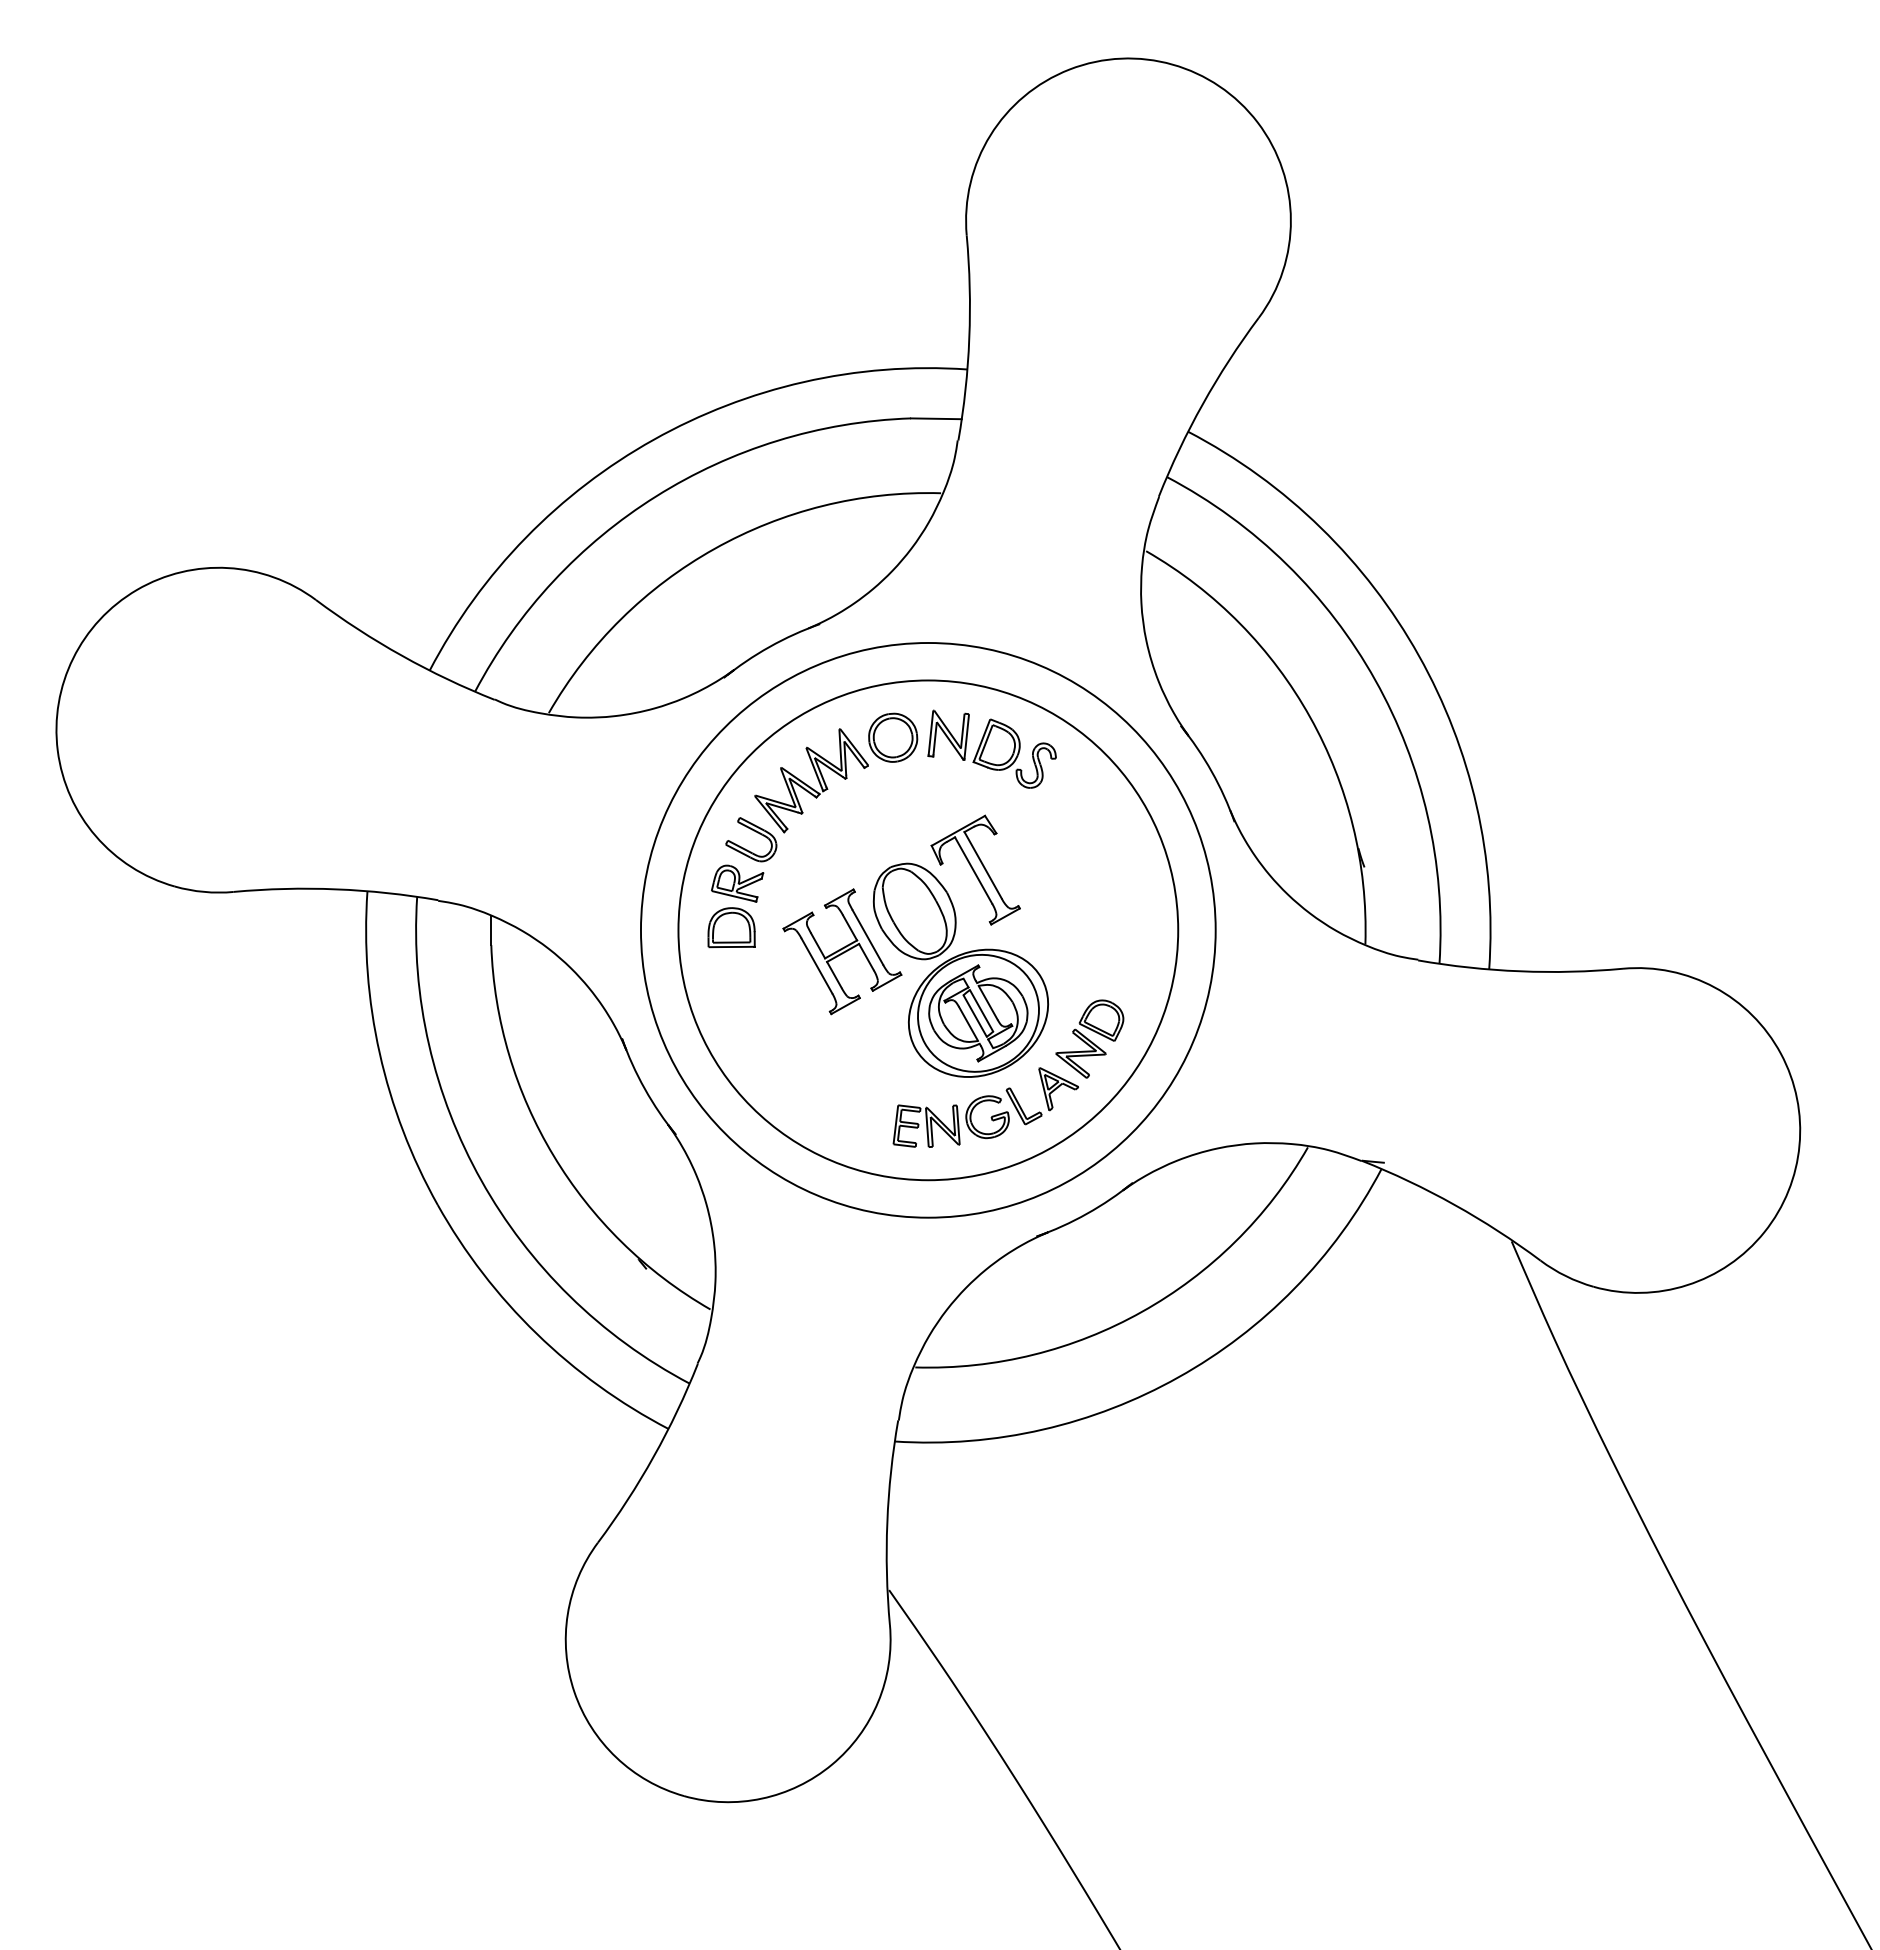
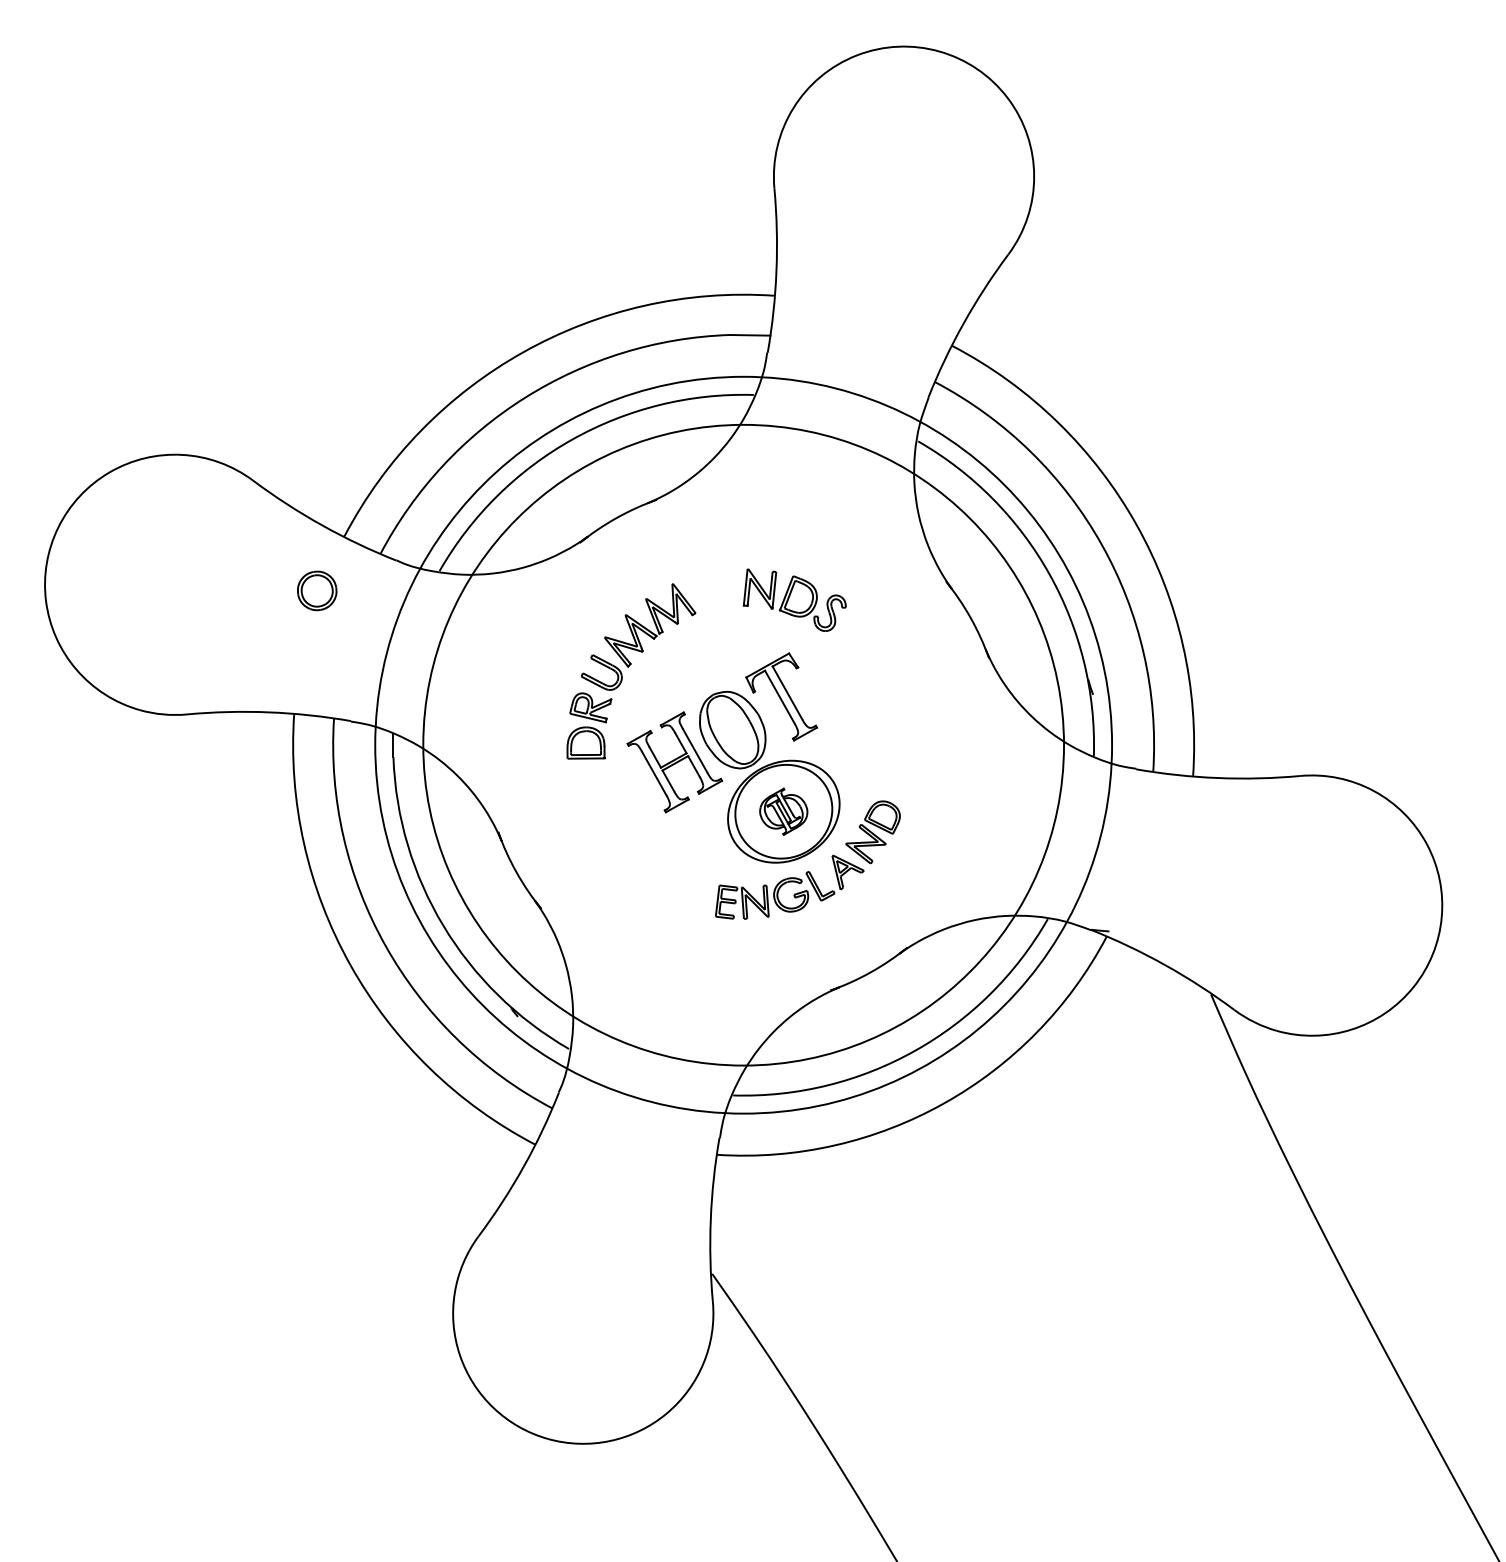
part: (893, 737) -> (317, 590), moved
circle: (927, 930) -> (742, 745), size x1.6
circle: (928, 930) -> (743, 745), size x1.6
part: (978, 1013) -> (783, 811), size x0.6

